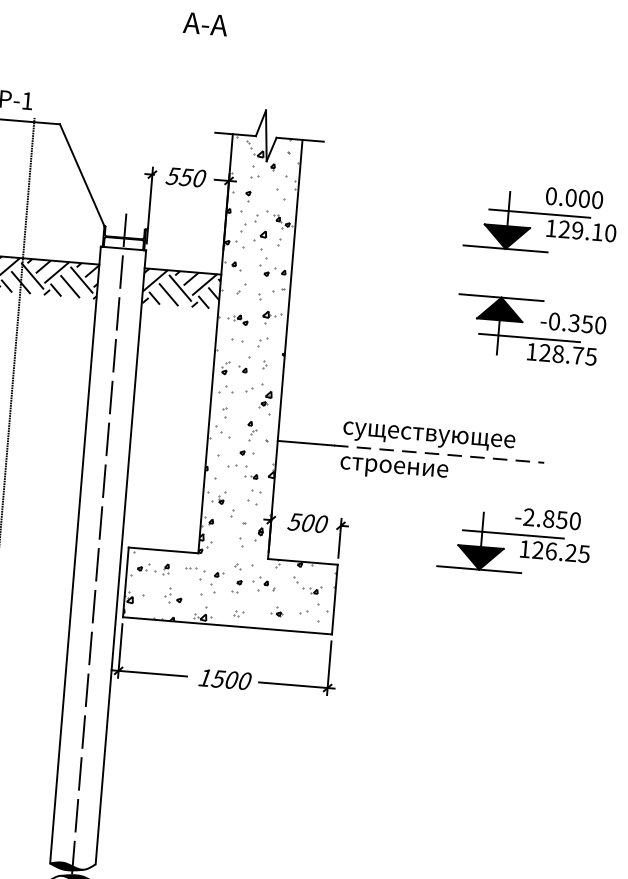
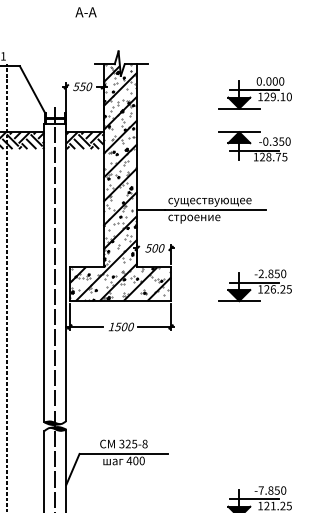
hatch: (247, 383) -> (120, 183), added
line: (439, 455) -> (215, 210), dashed -> solid
part: (513, 540) -> (254, 285), moved

